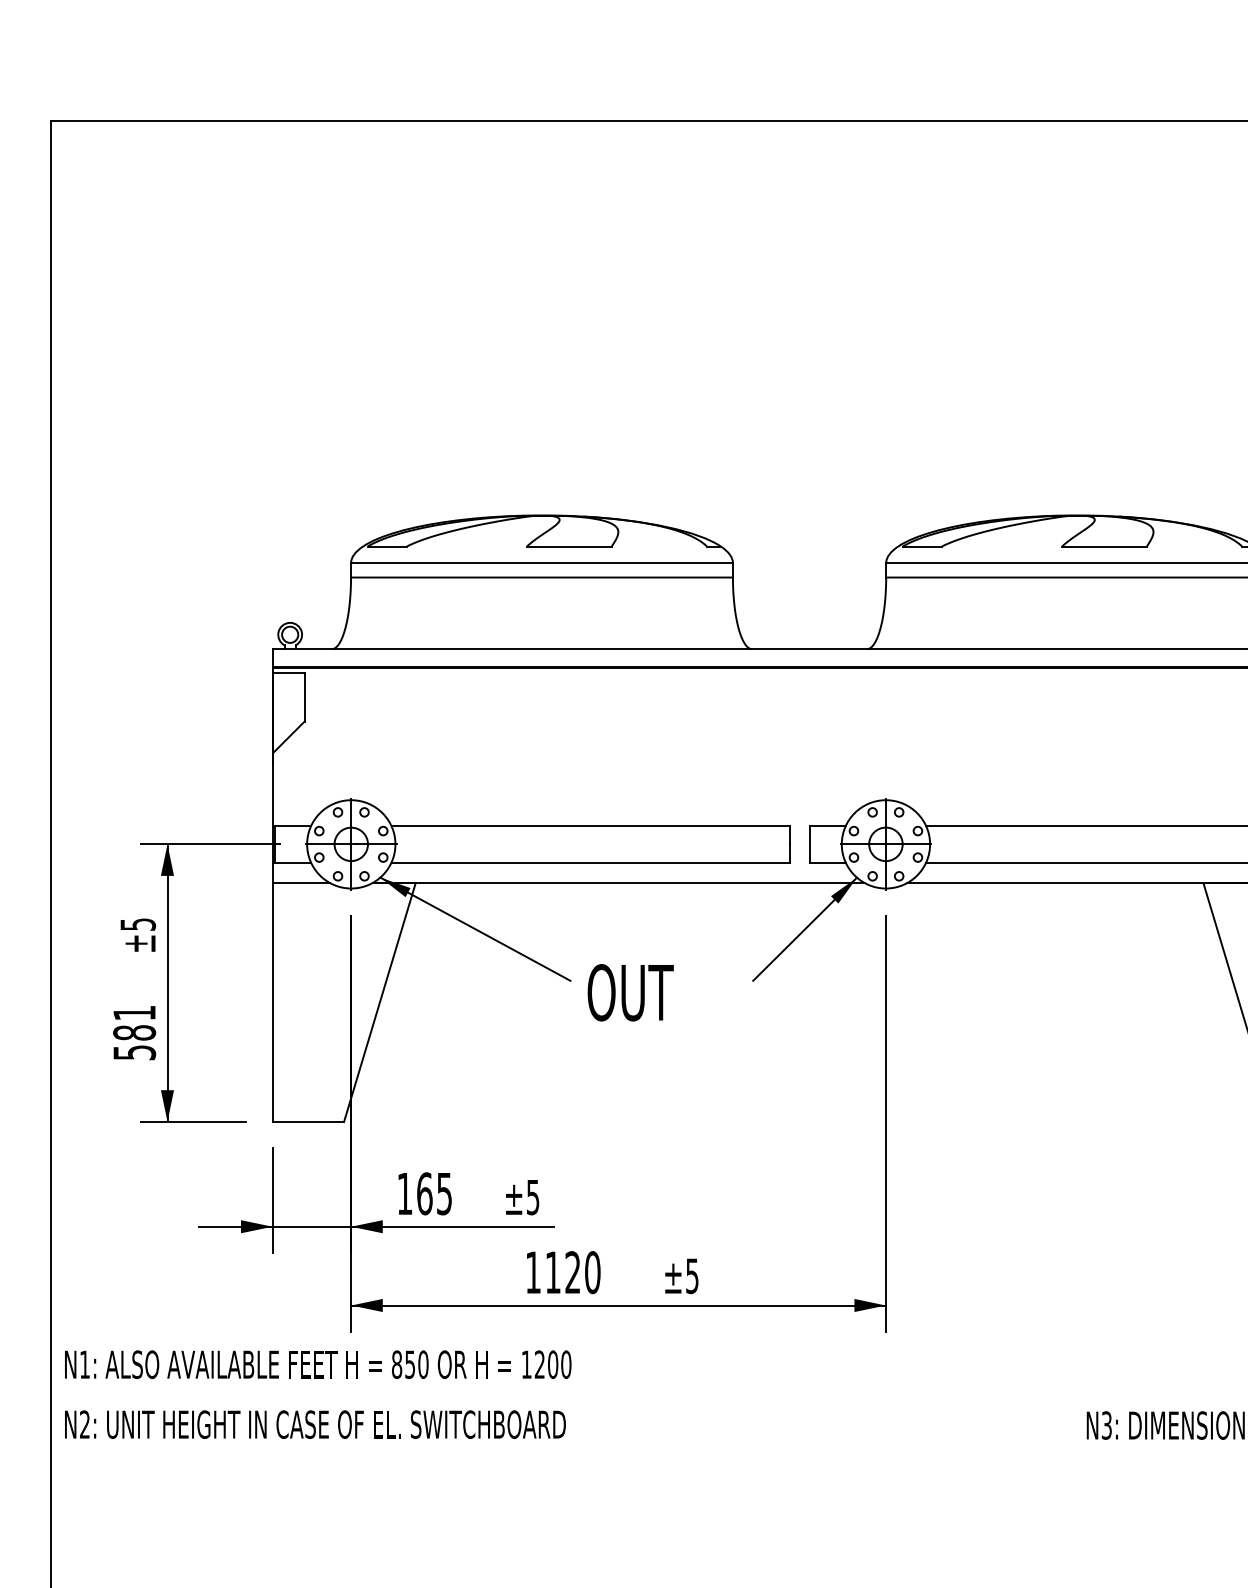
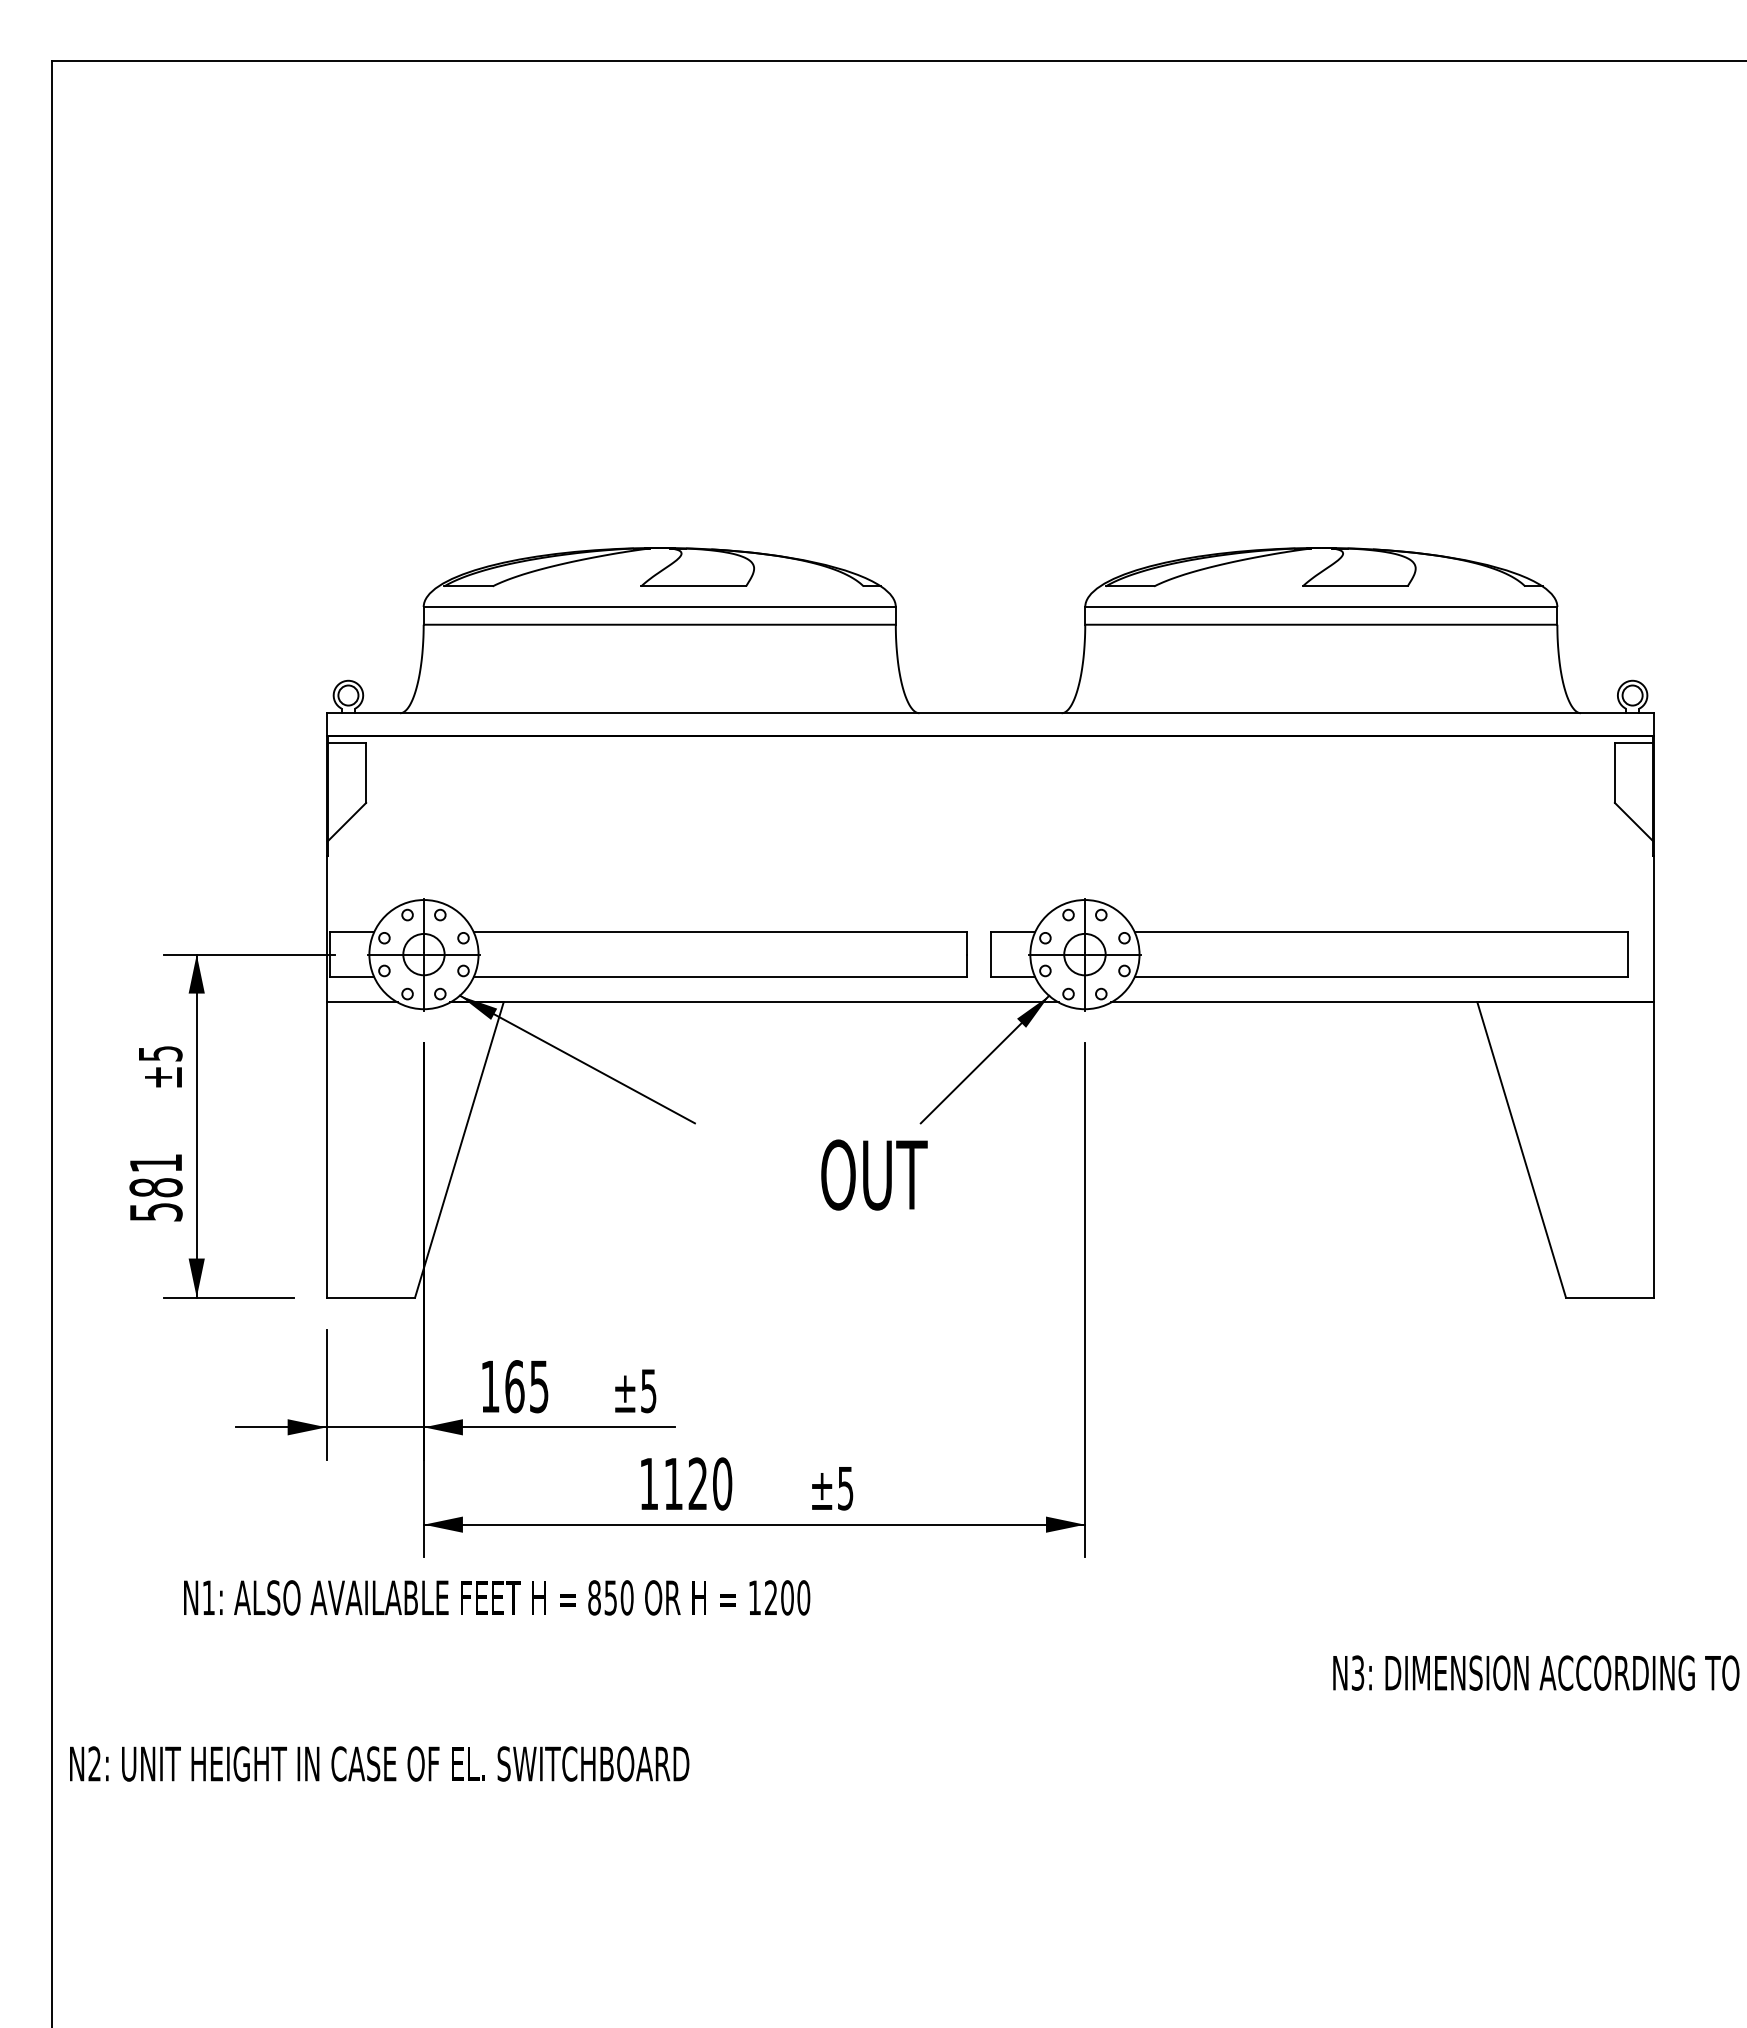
text: (630, 992) -> (874, 1174), moved
text: (318, 1364) -> (497, 1597), moved
text: (315, 1424) -> (379, 1763), moved

